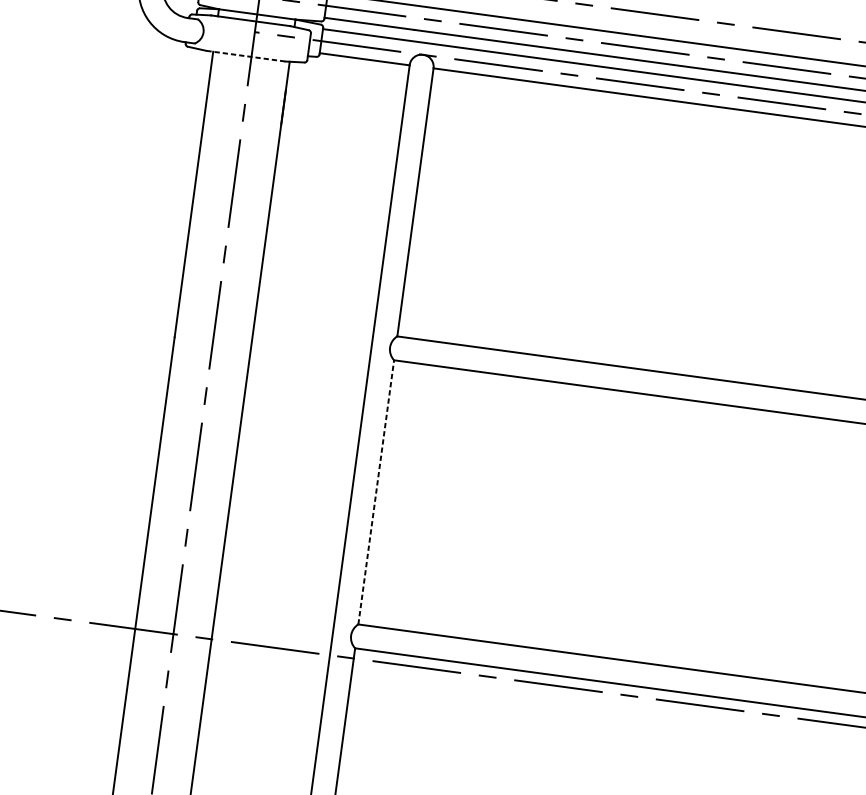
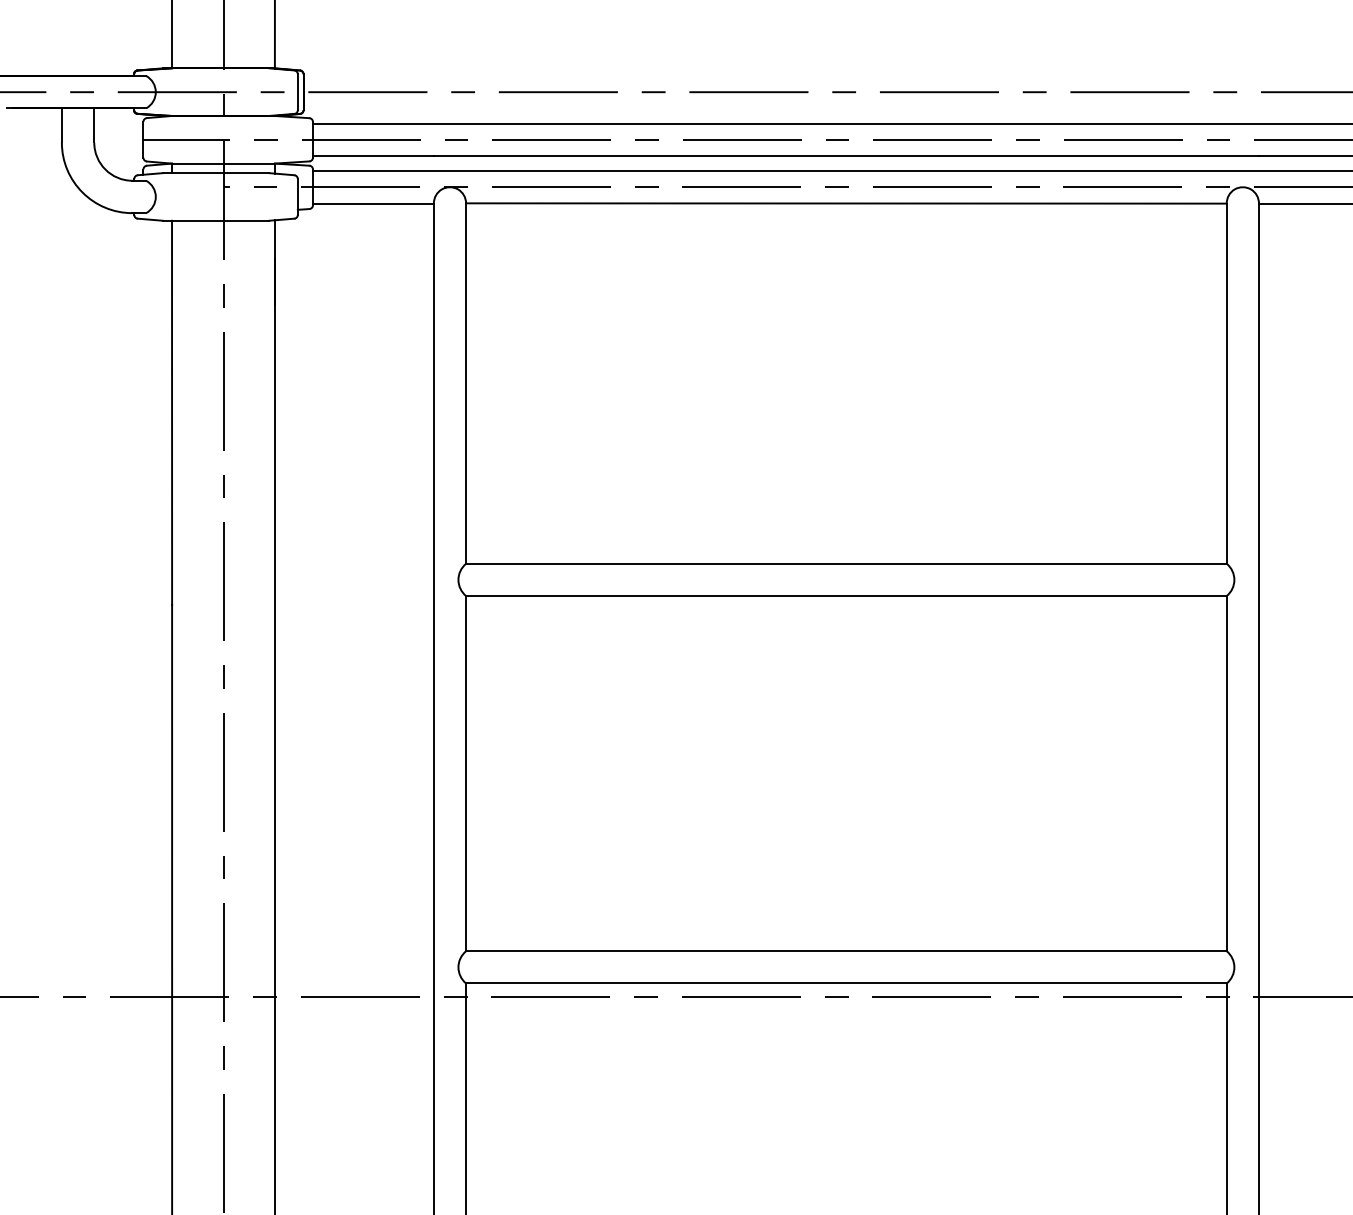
line: (246, 56) -> (216, 220), dashed -> solid
line: (376, 492) -> (466, 773), dashed -> solid

